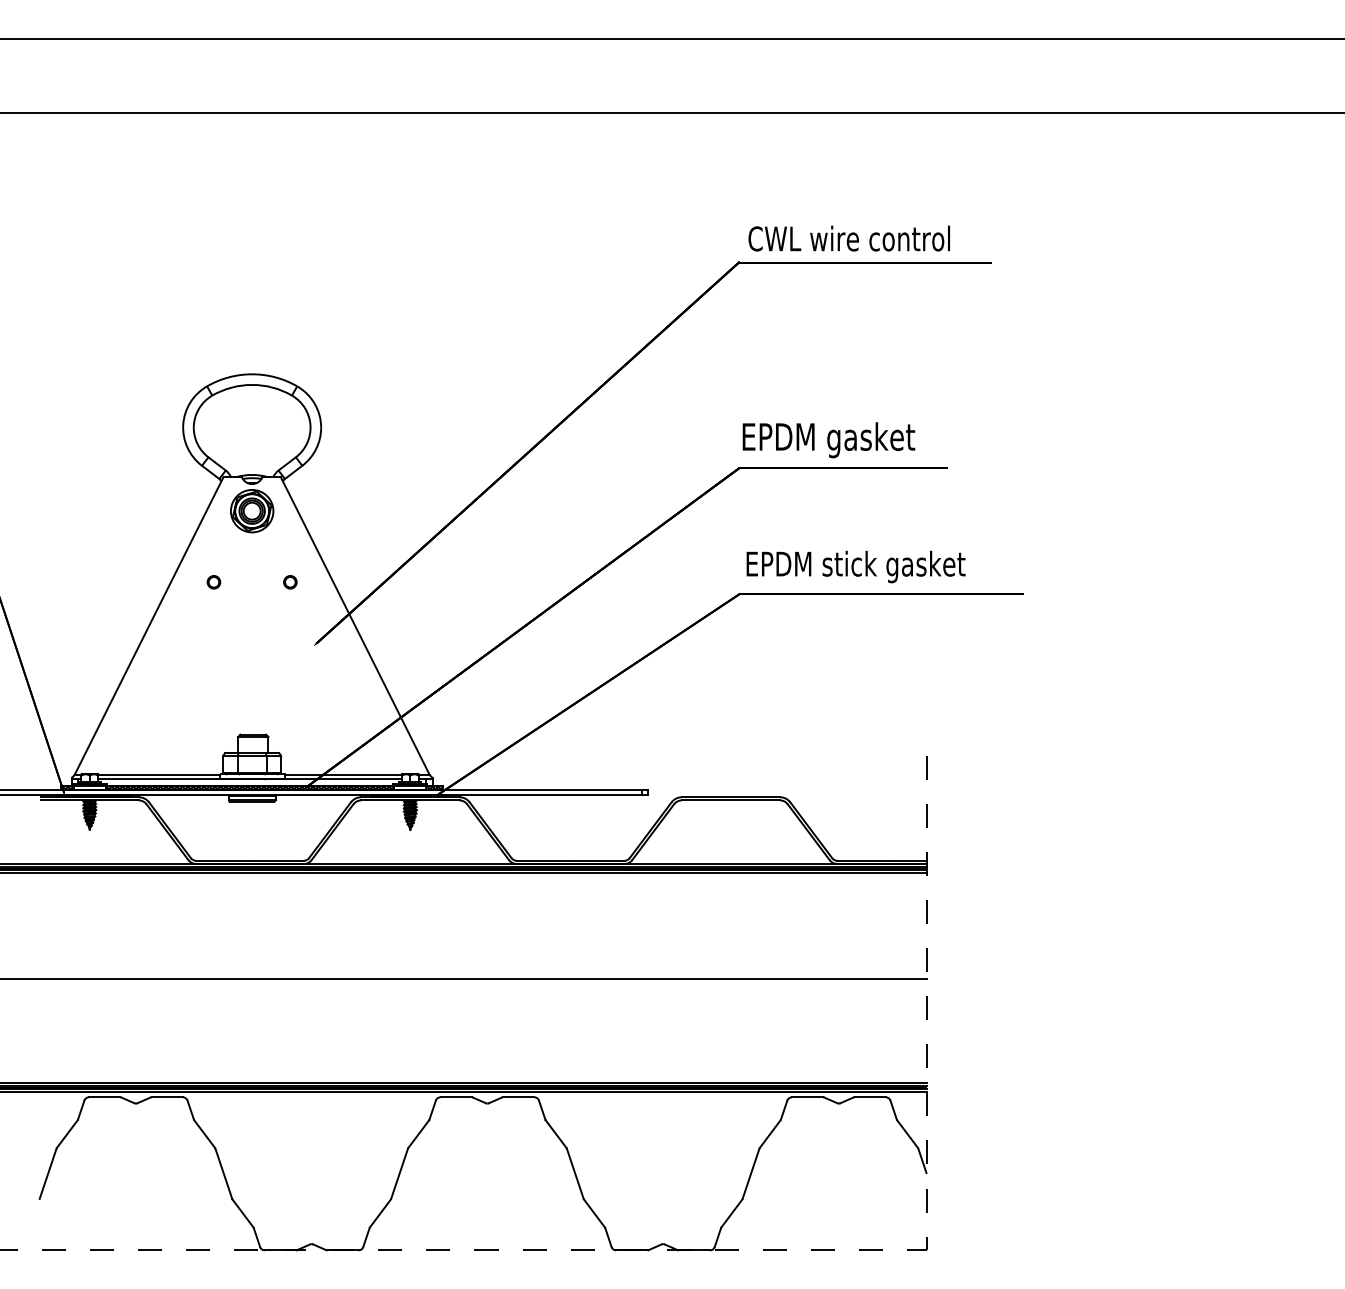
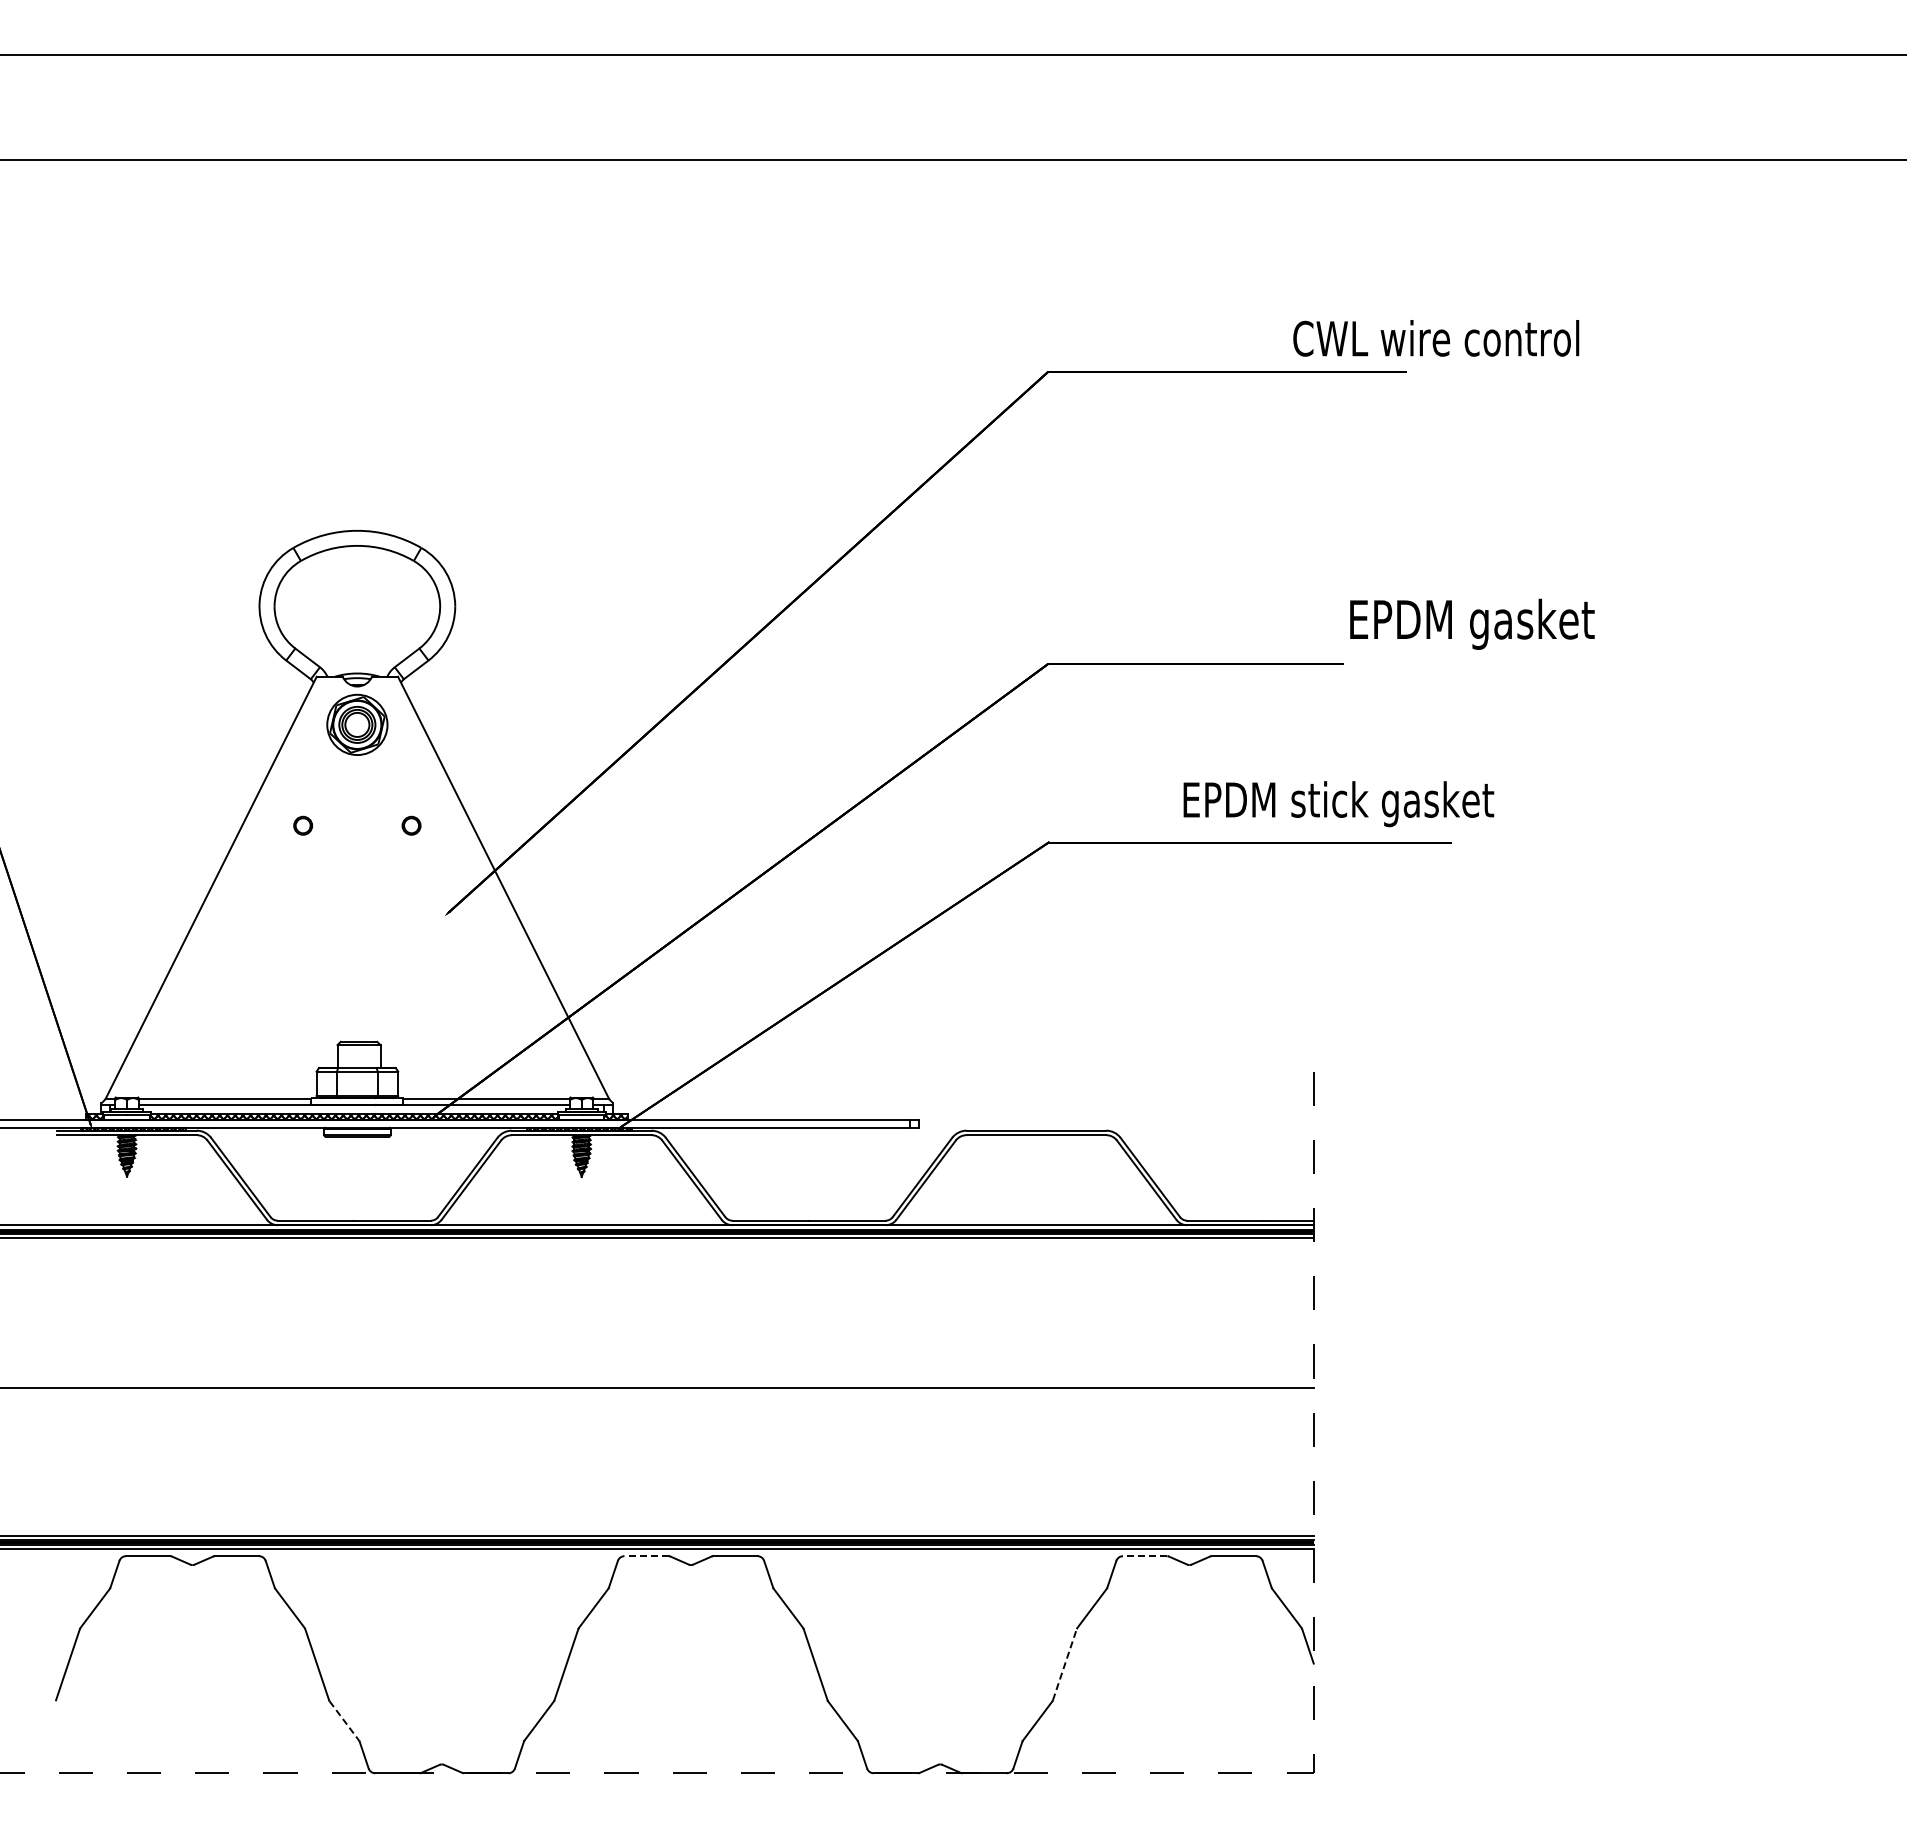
text: (849, 238) -> (1436, 338), moved
text: (829, 439) -> (1472, 623), moved
text: (855, 567) -> (1338, 804), moved
line: (456, 1097) -> (646, 1556), solid -> dashed
line: (807, 1097) -> (1144, 1556), solid -> dashed
line: (750, 1173) -> (1064, 1664), solid -> dashed
line: (243, 1213) -> (344, 1721), solid -> dashed

